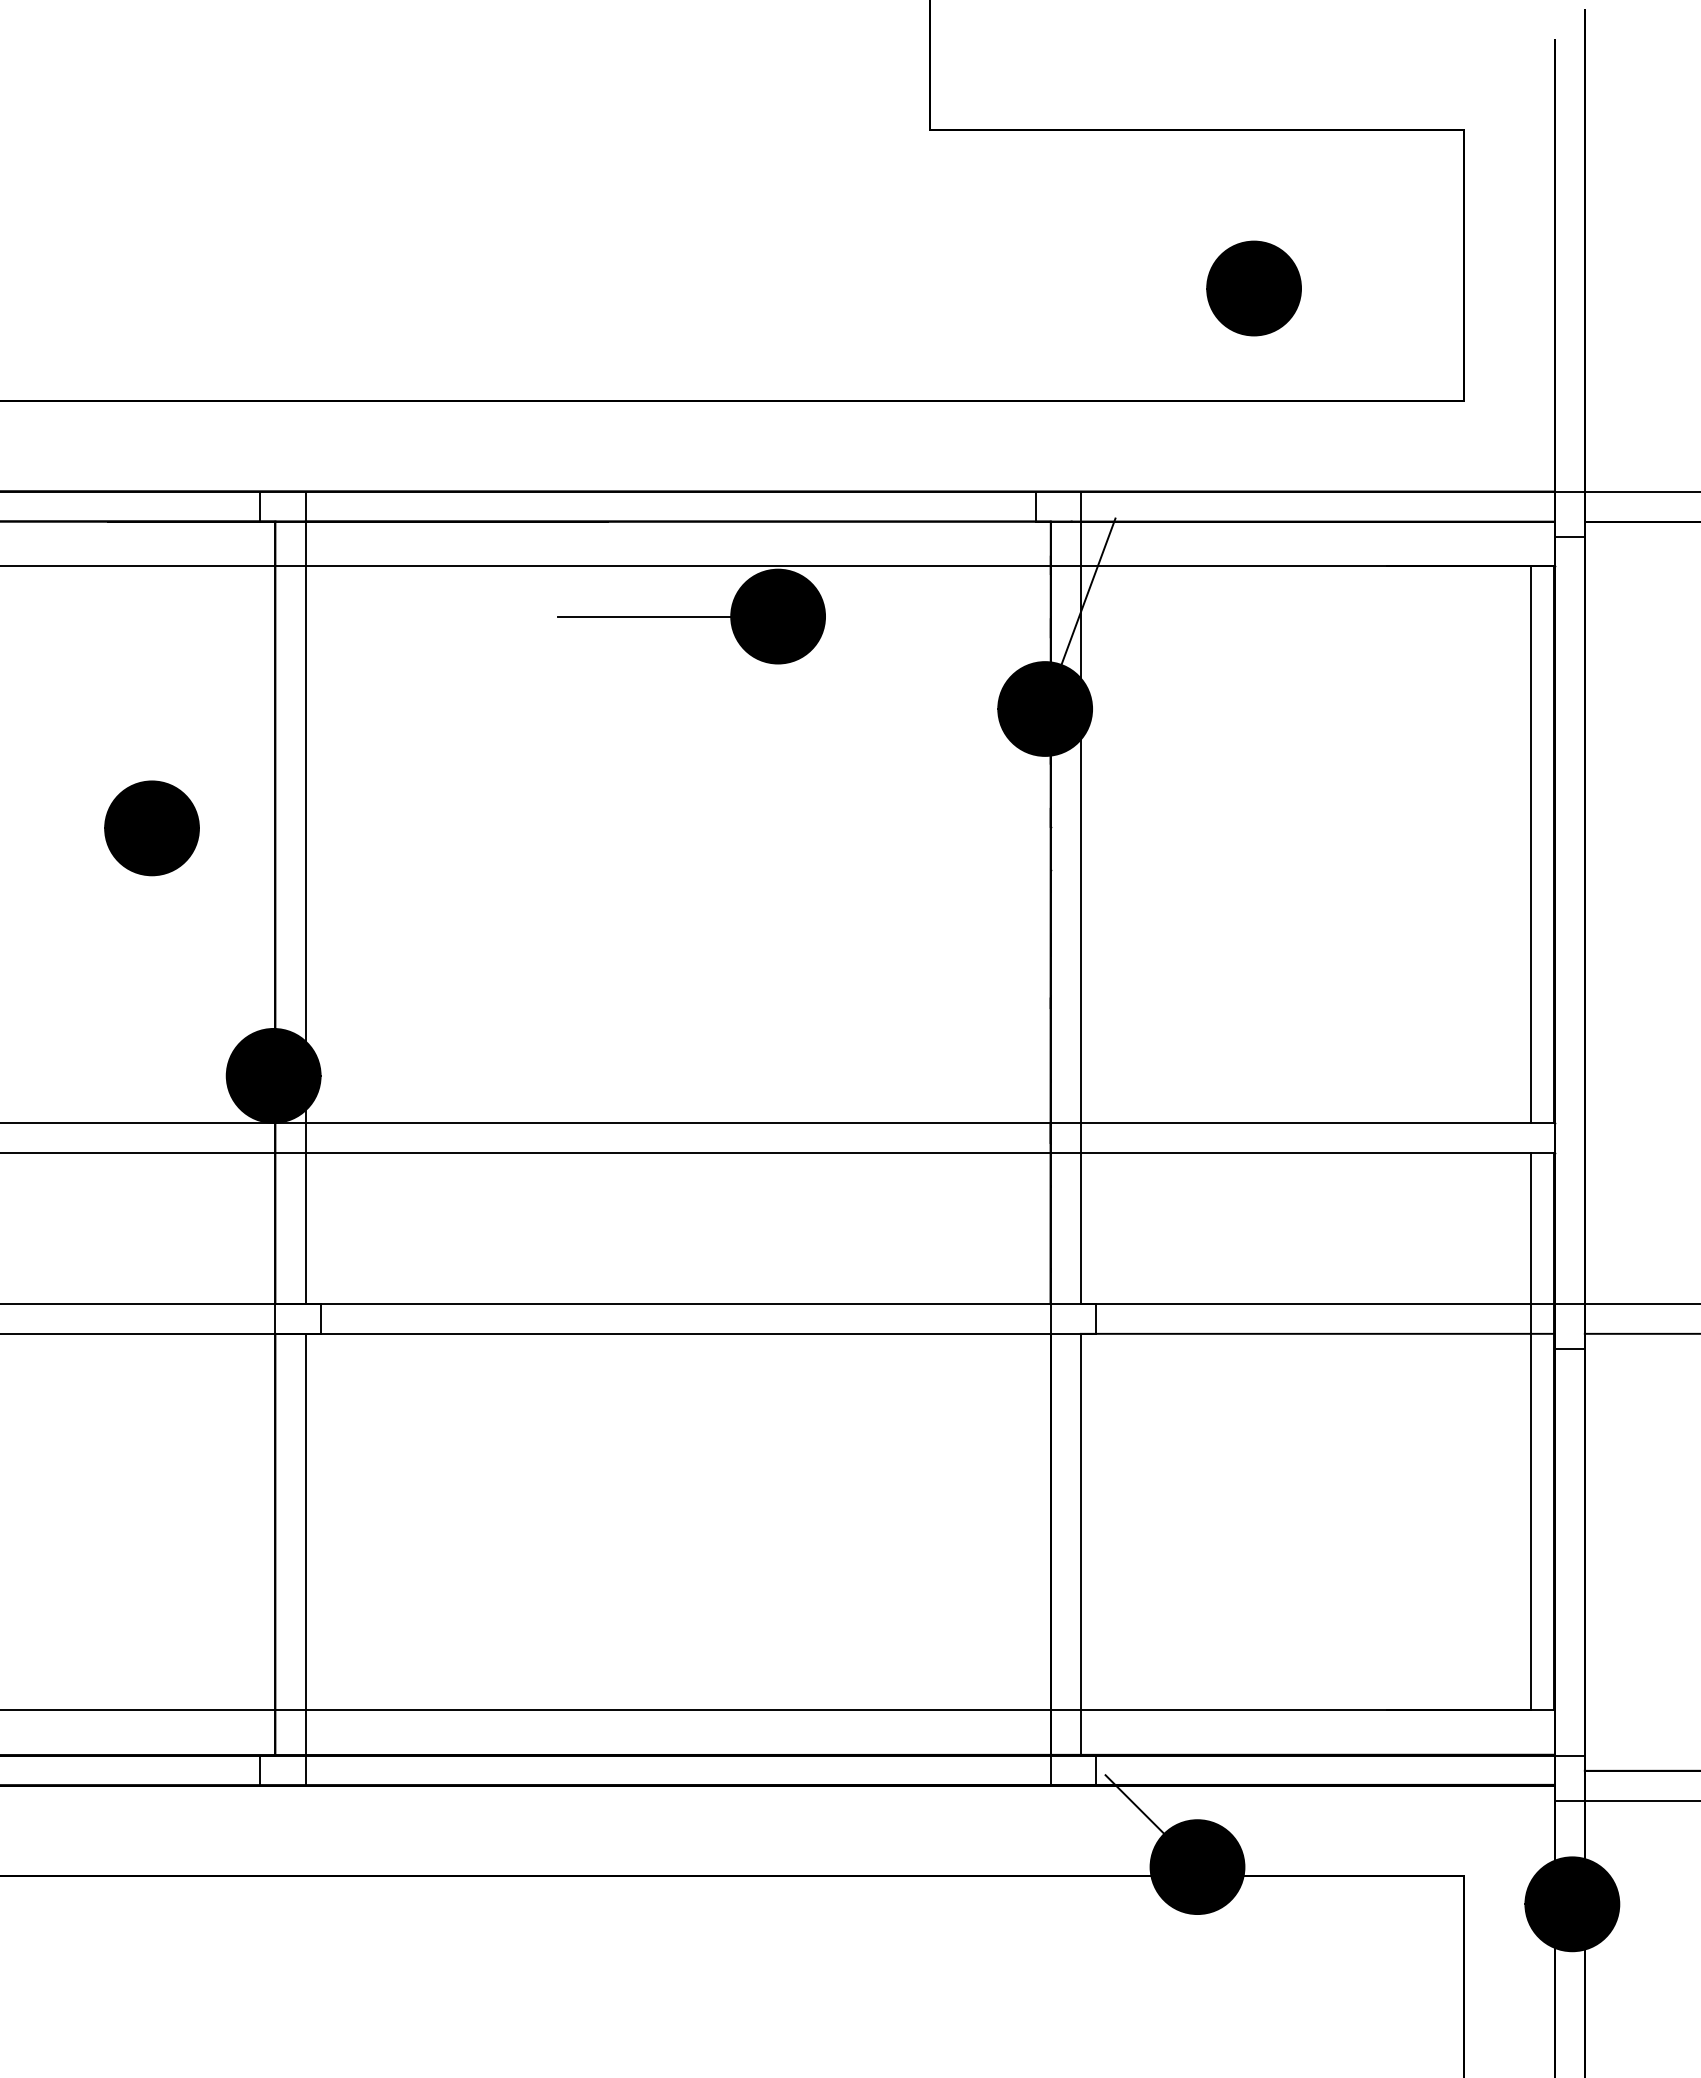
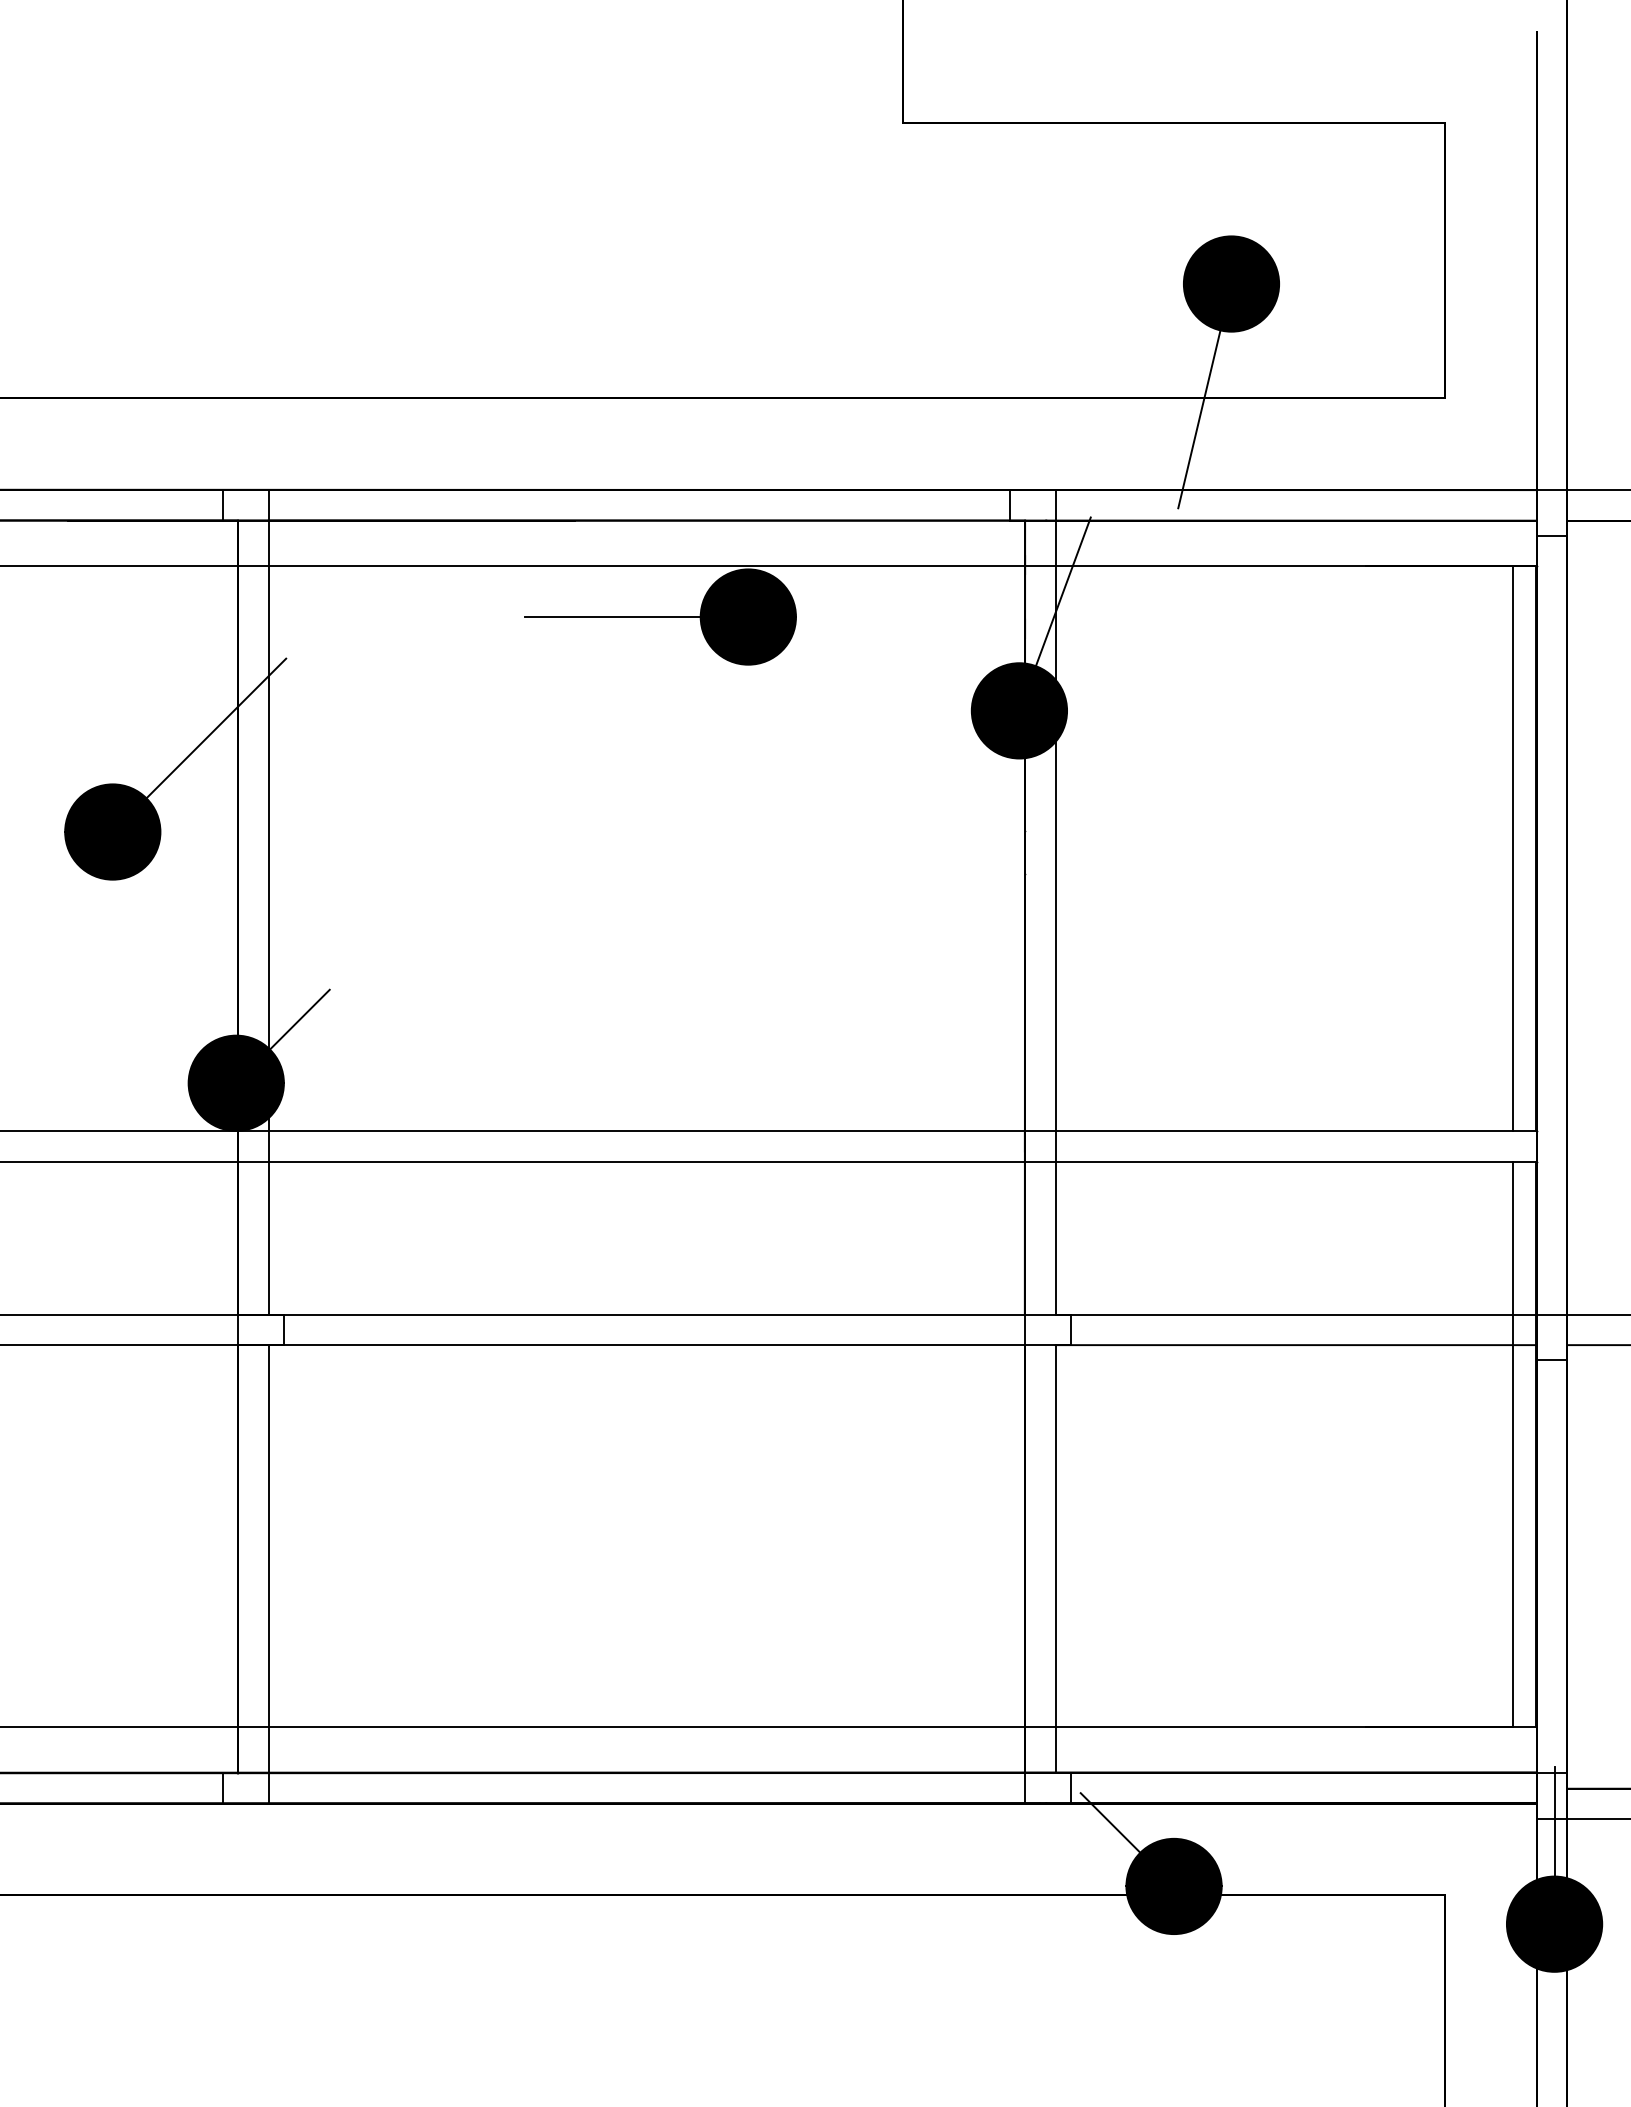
line: (1222, 421) -> (1199, 419), added
line: (253, 726) -> (215, 728), added
line: (335, 1012) -> (299, 1018), added
line: (1572, 1803) -> (1554, 1821), added

